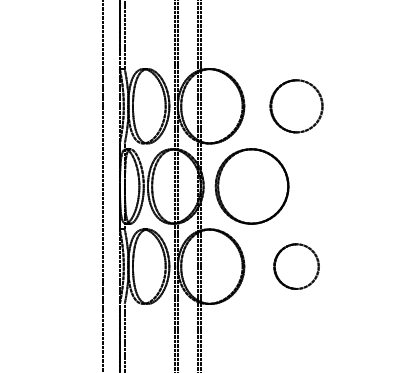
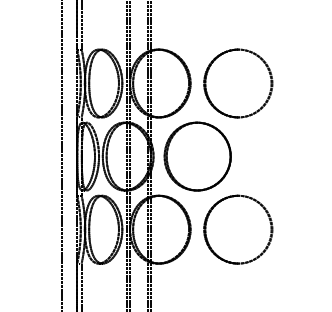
part: (296, 106) -> (238, 83), size x1.43
part: (296, 266) -> (238, 229), size x1.67

